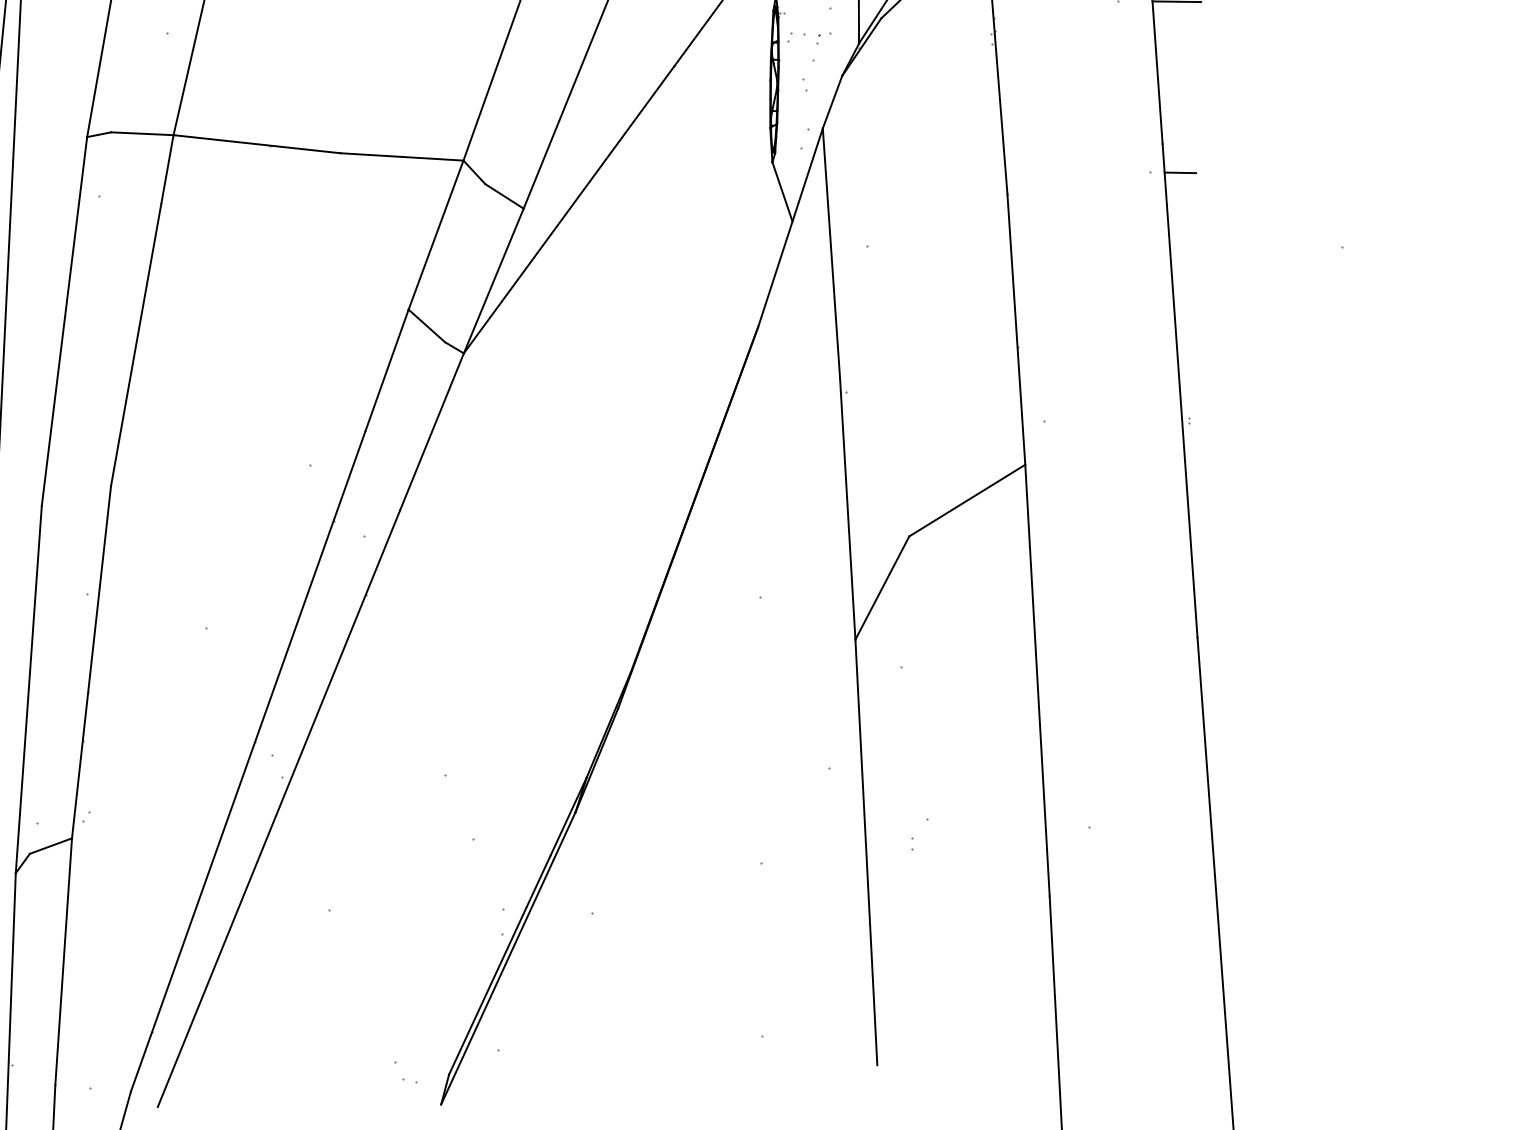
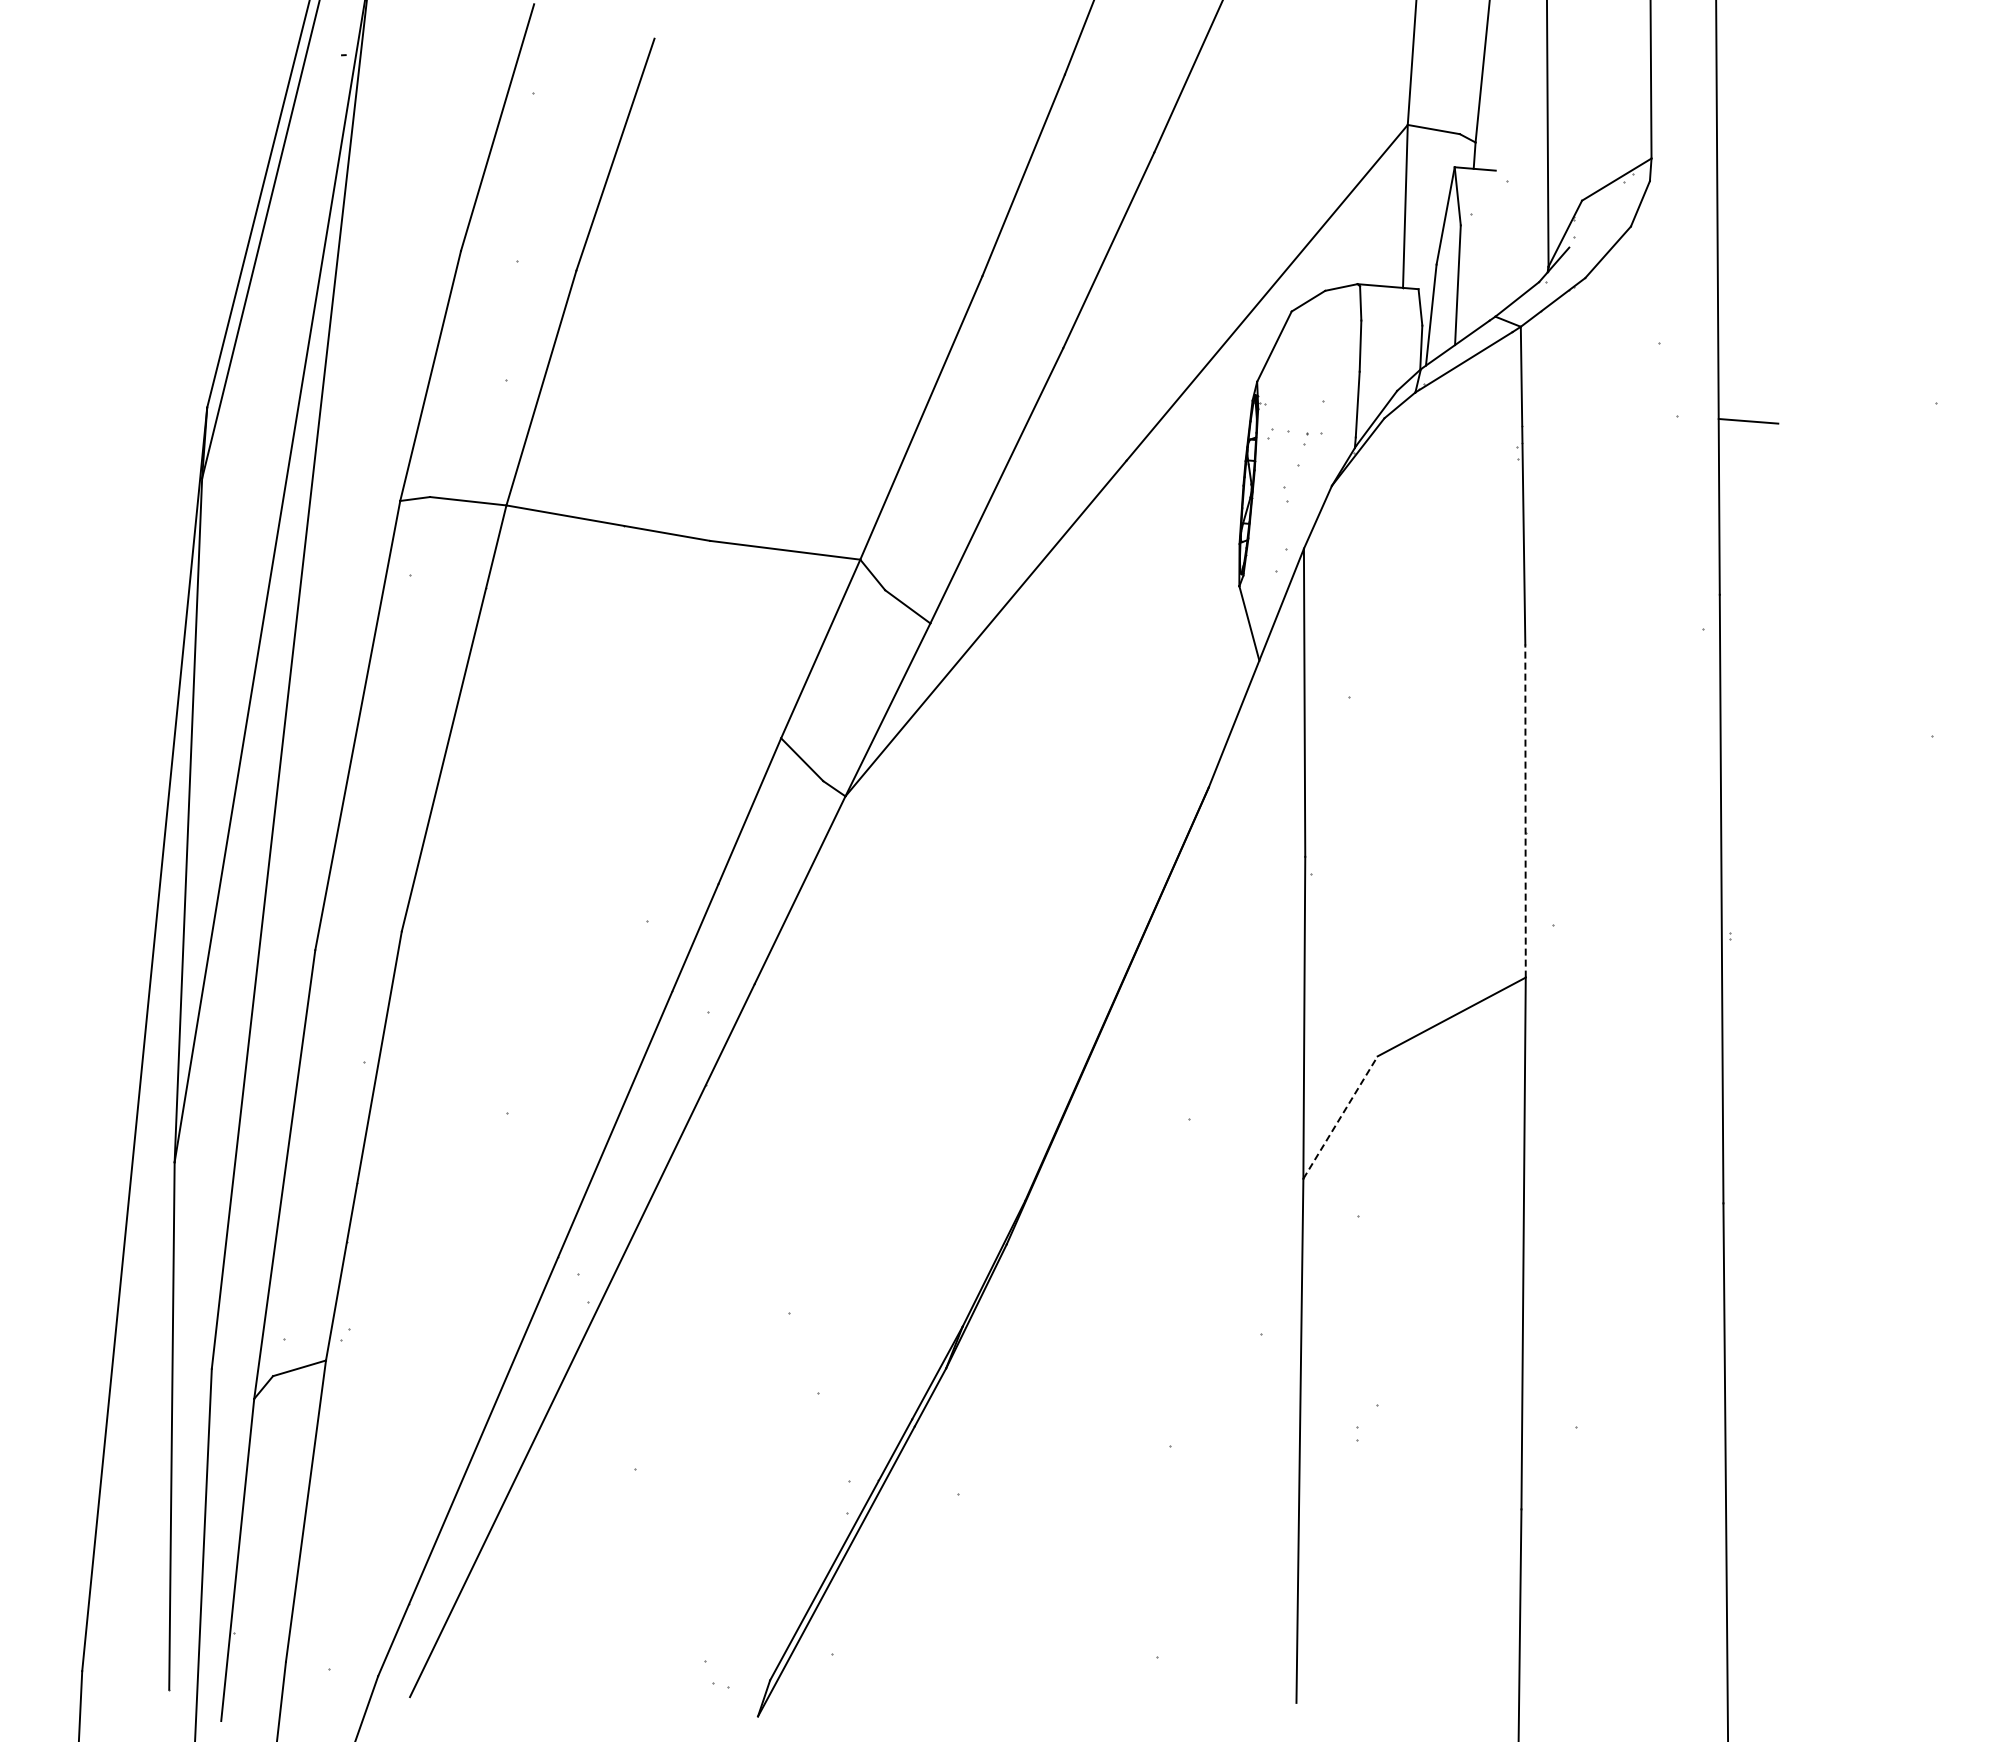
line: (1179, 172) -> (1738, 631), removed
line: (1016, 330) -> (1525, 811), solid -> dashed
line: (882, 587) -> (1340, 1117), solid -> dashed

